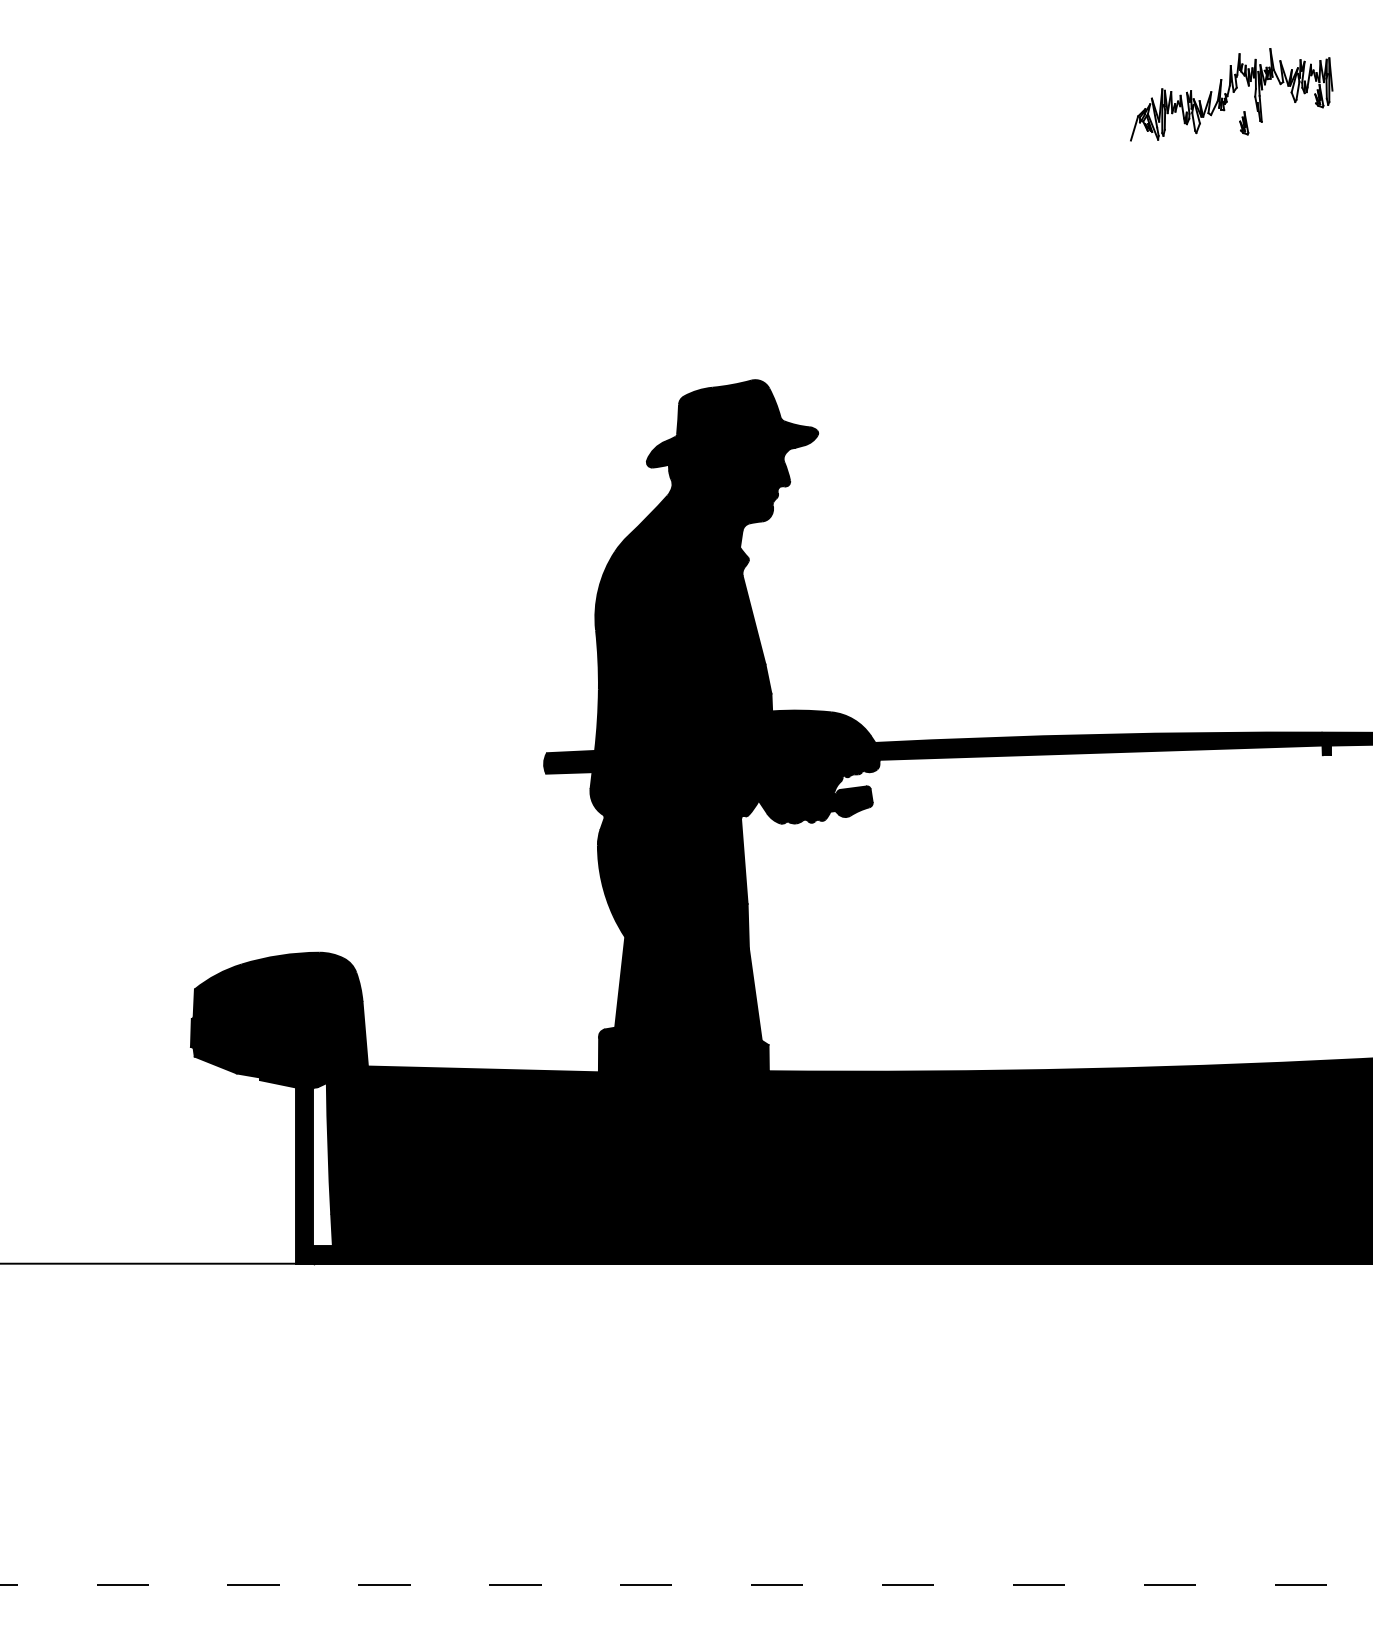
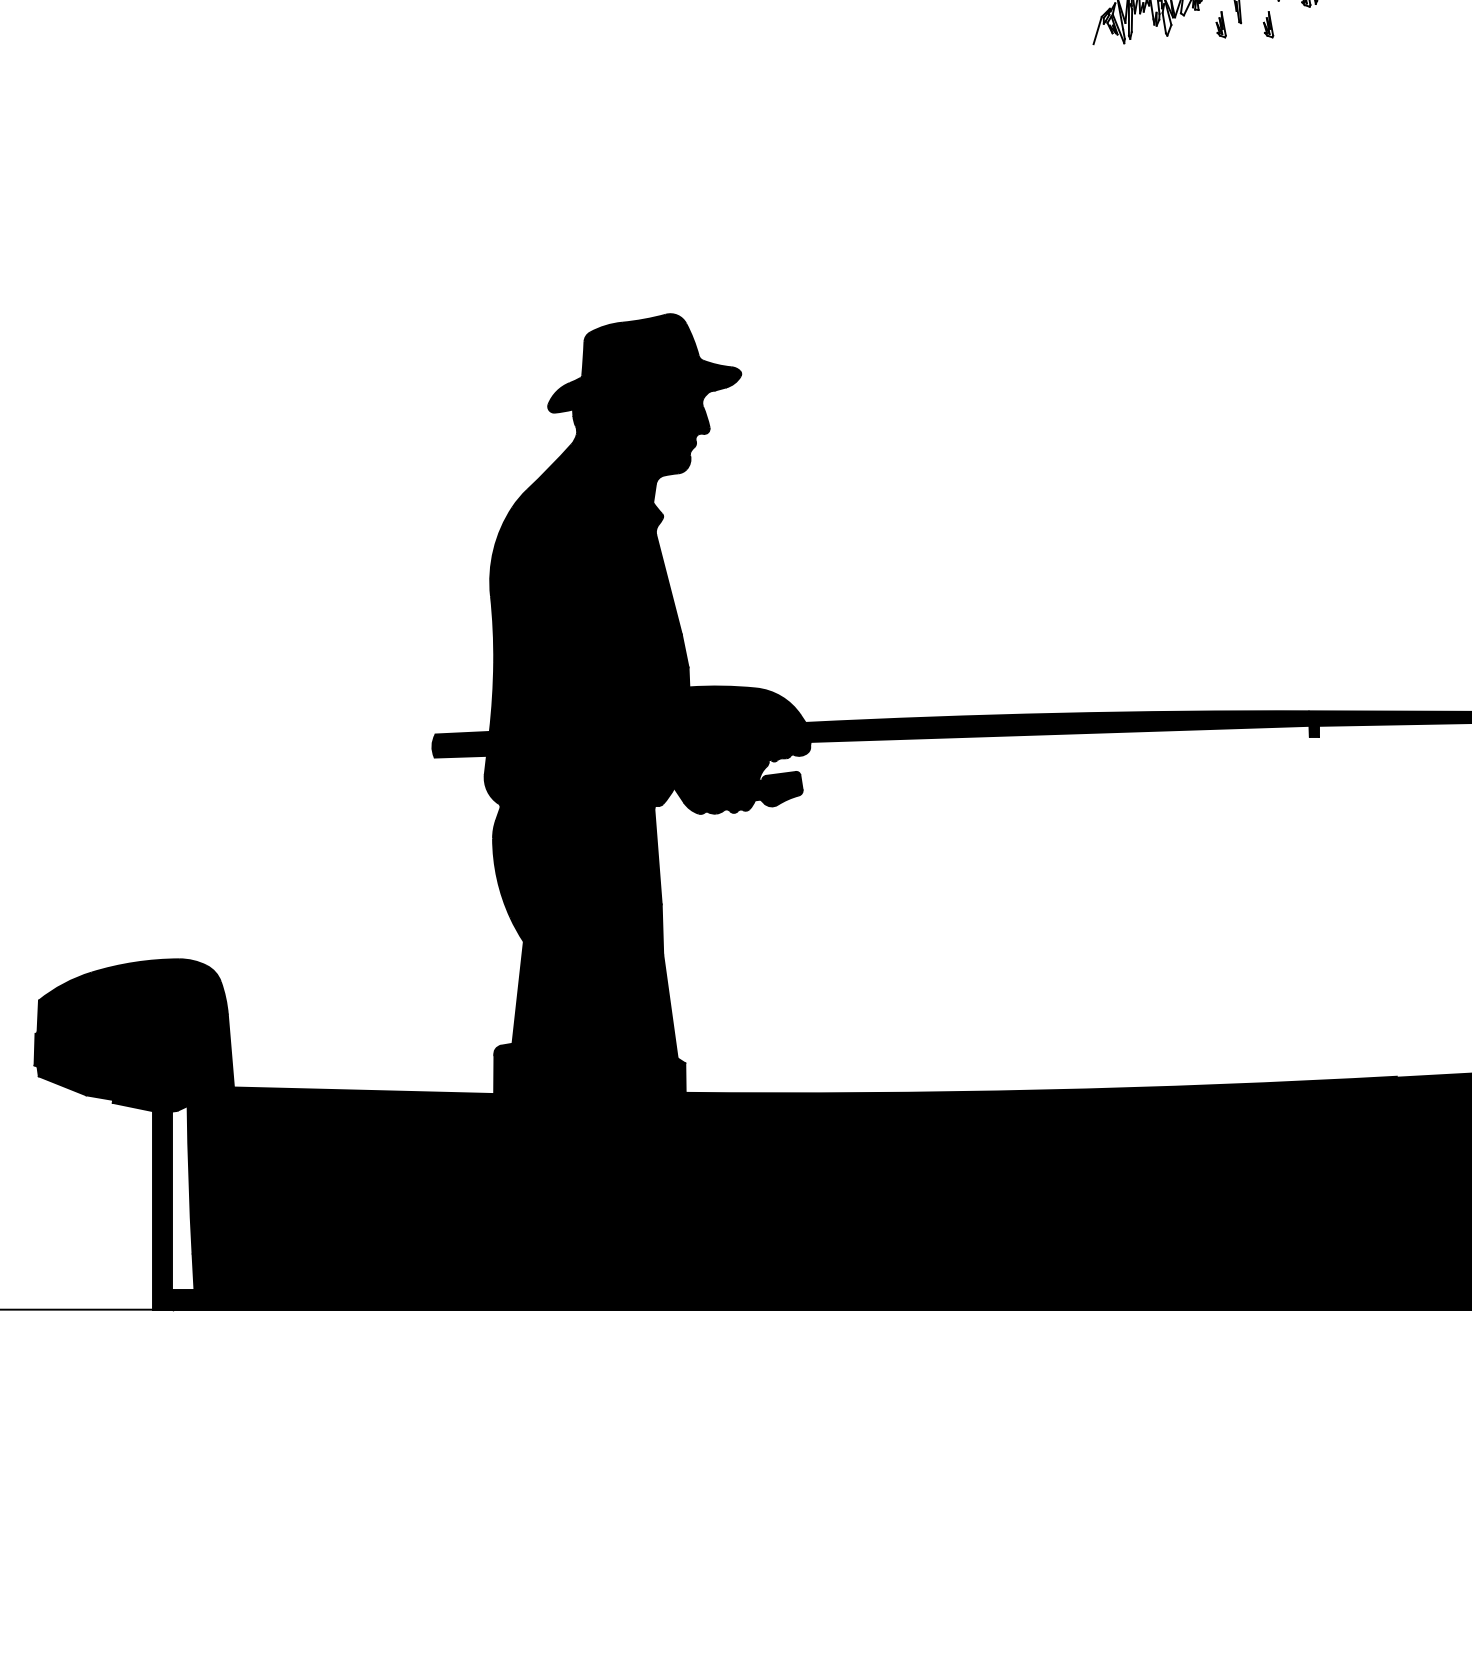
part: (1286, 123) -> (1268, 24), added

